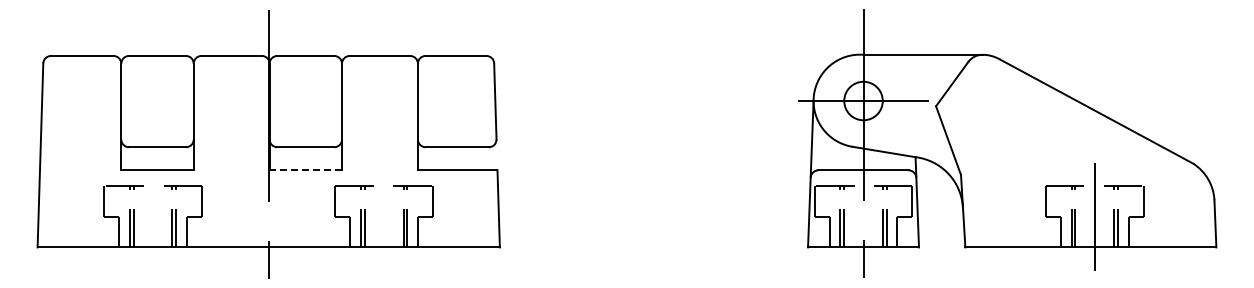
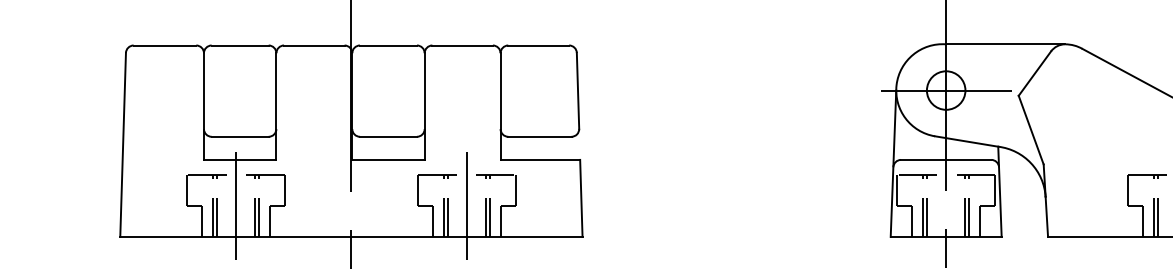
line: (305, 170) -> (388, 160), dashed -> solid
line: (153, 216) -> (236, 206), added
line: (384, 216) -> (467, 206), added

